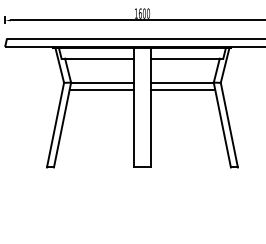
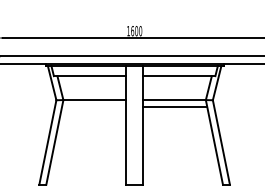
line: (101, 89) -> (93, 106), removed

